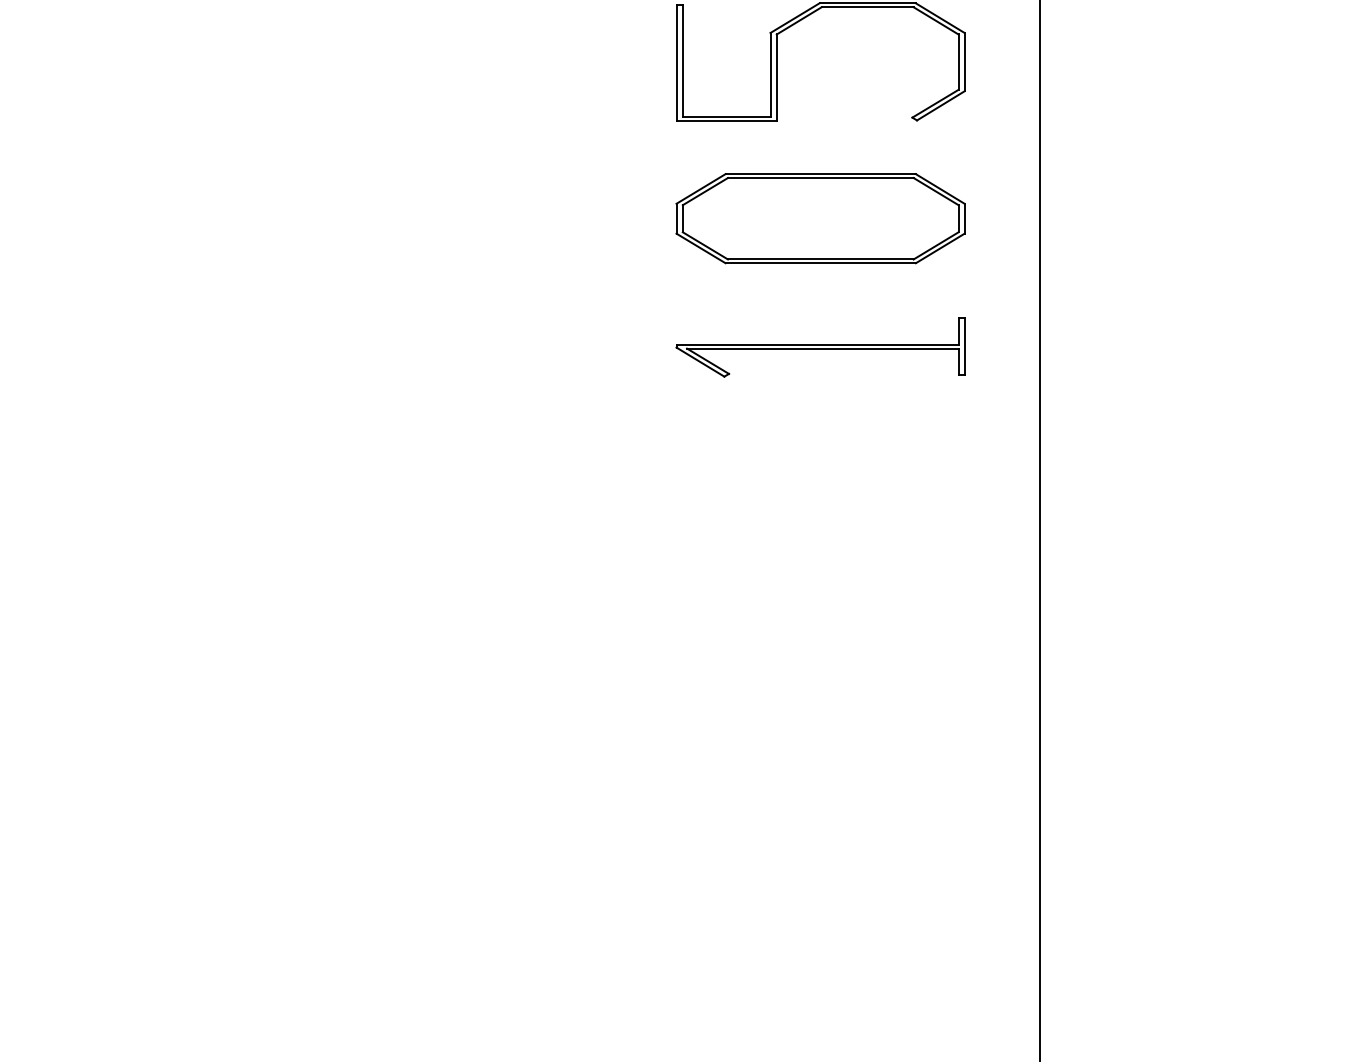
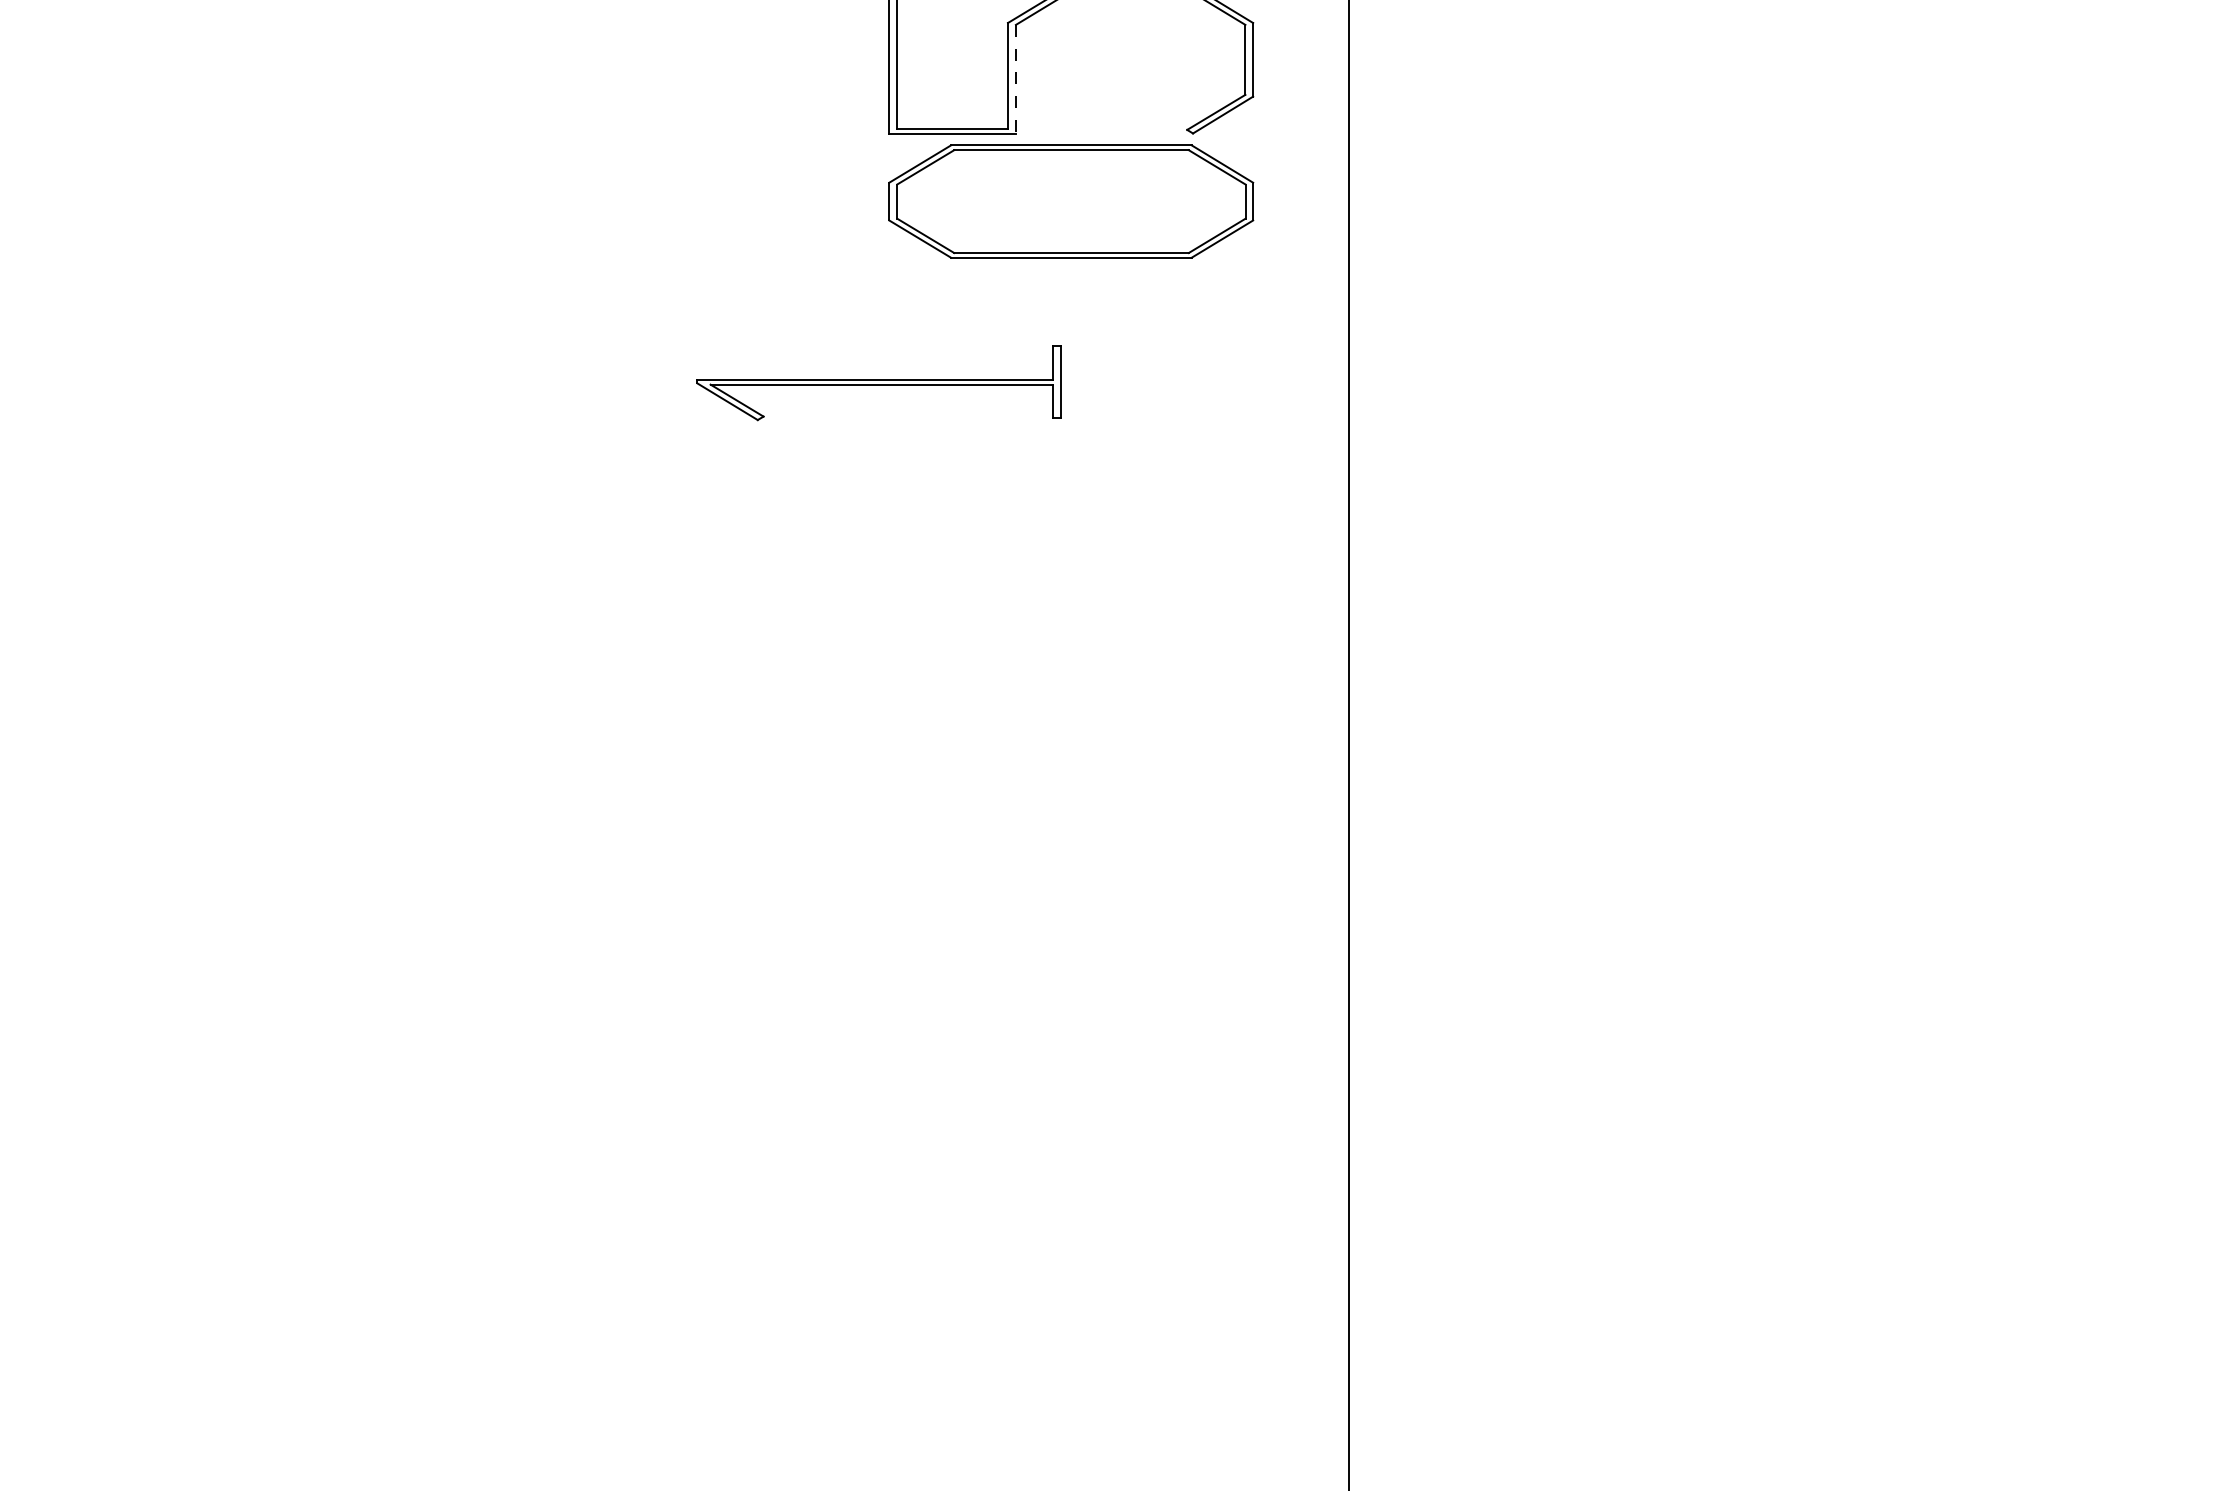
line: (776, 77) -> (1015, 79), solid -> dashed
part: (820, 218) -> (1071, 201), moved
part: (820, 347) -> (878, 383), moved

